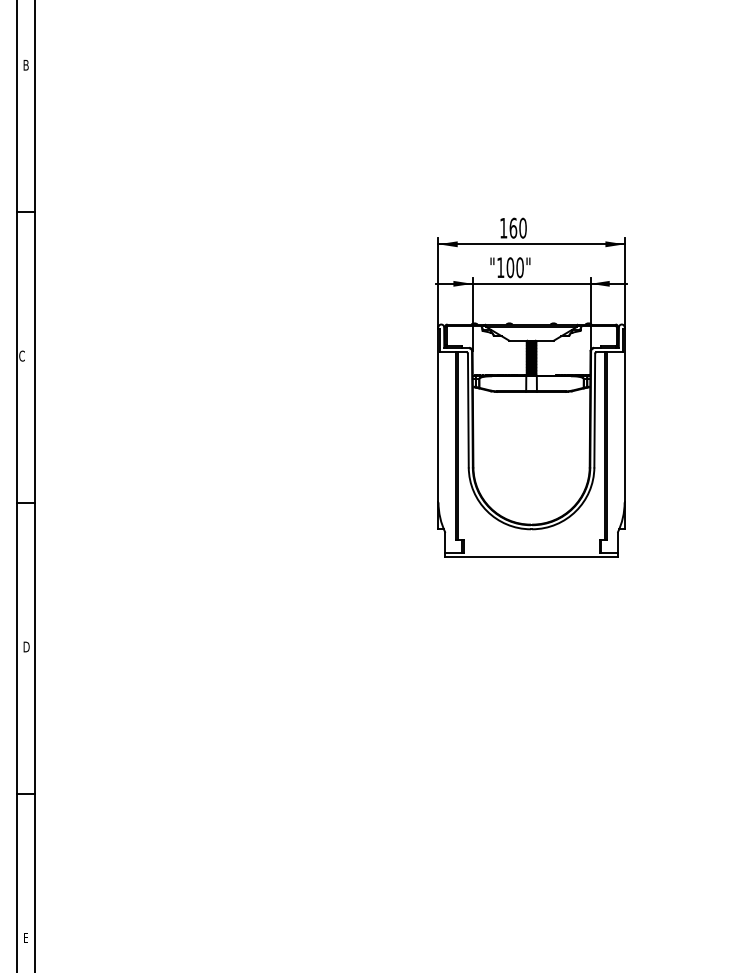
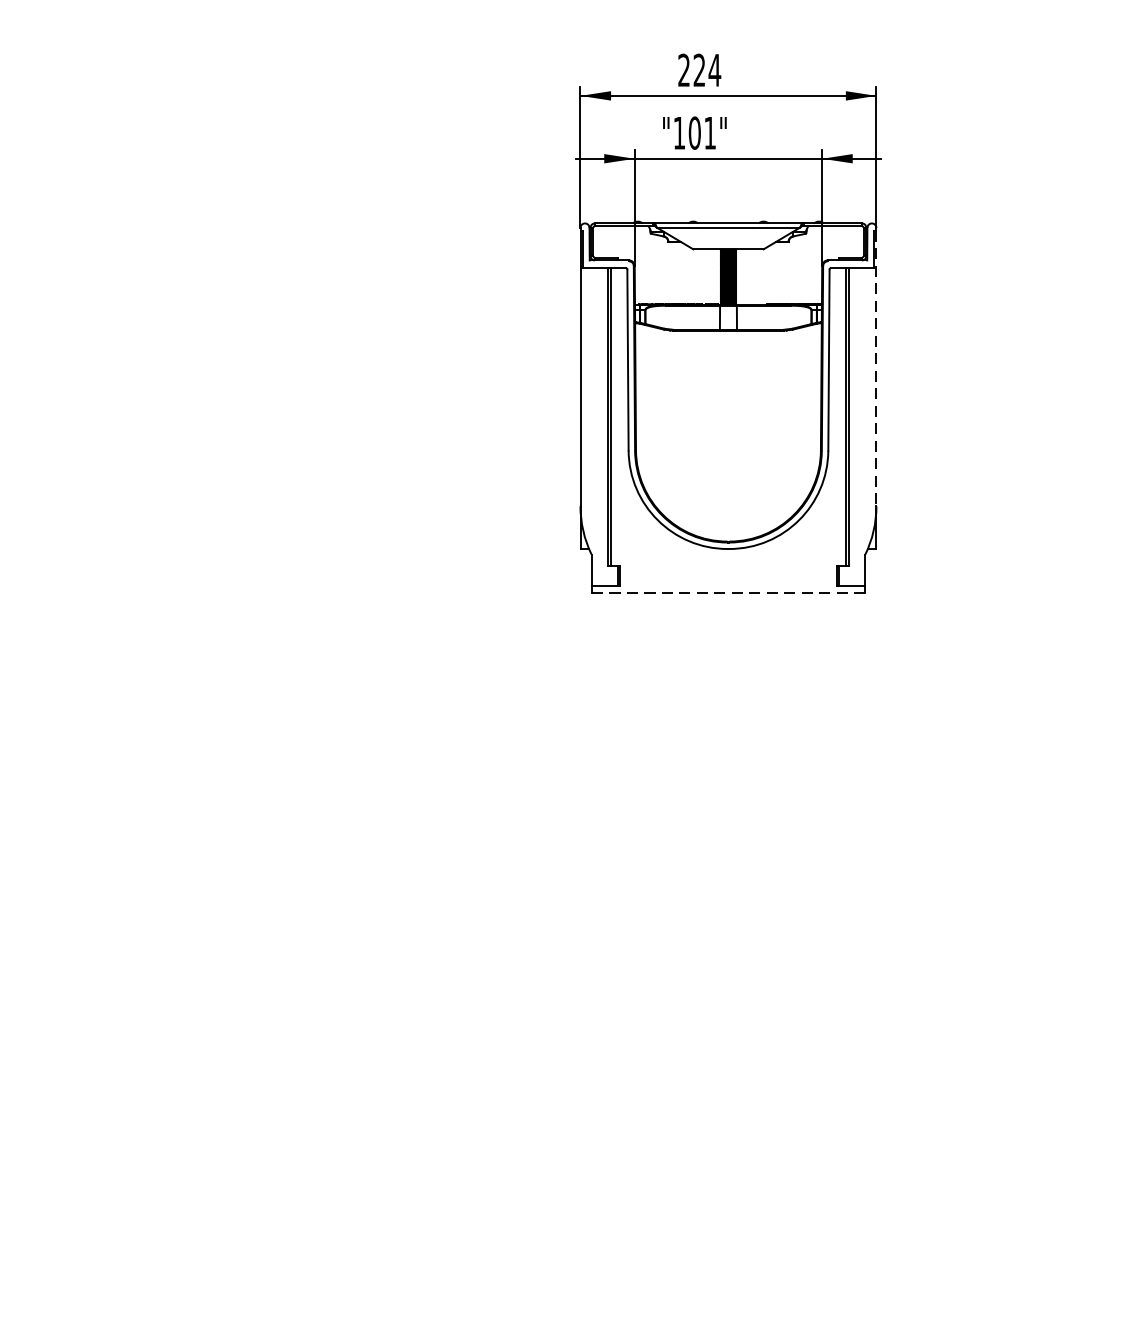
text: (513, 227) -> (699, 69), 160 -> 224
text: (519, 267) -> (709, 132), "100" -> "101"
line: (624, 415) -> (876, 368), solid -> dashed
line: (531, 557) -> (728, 593), solid -> dashed

